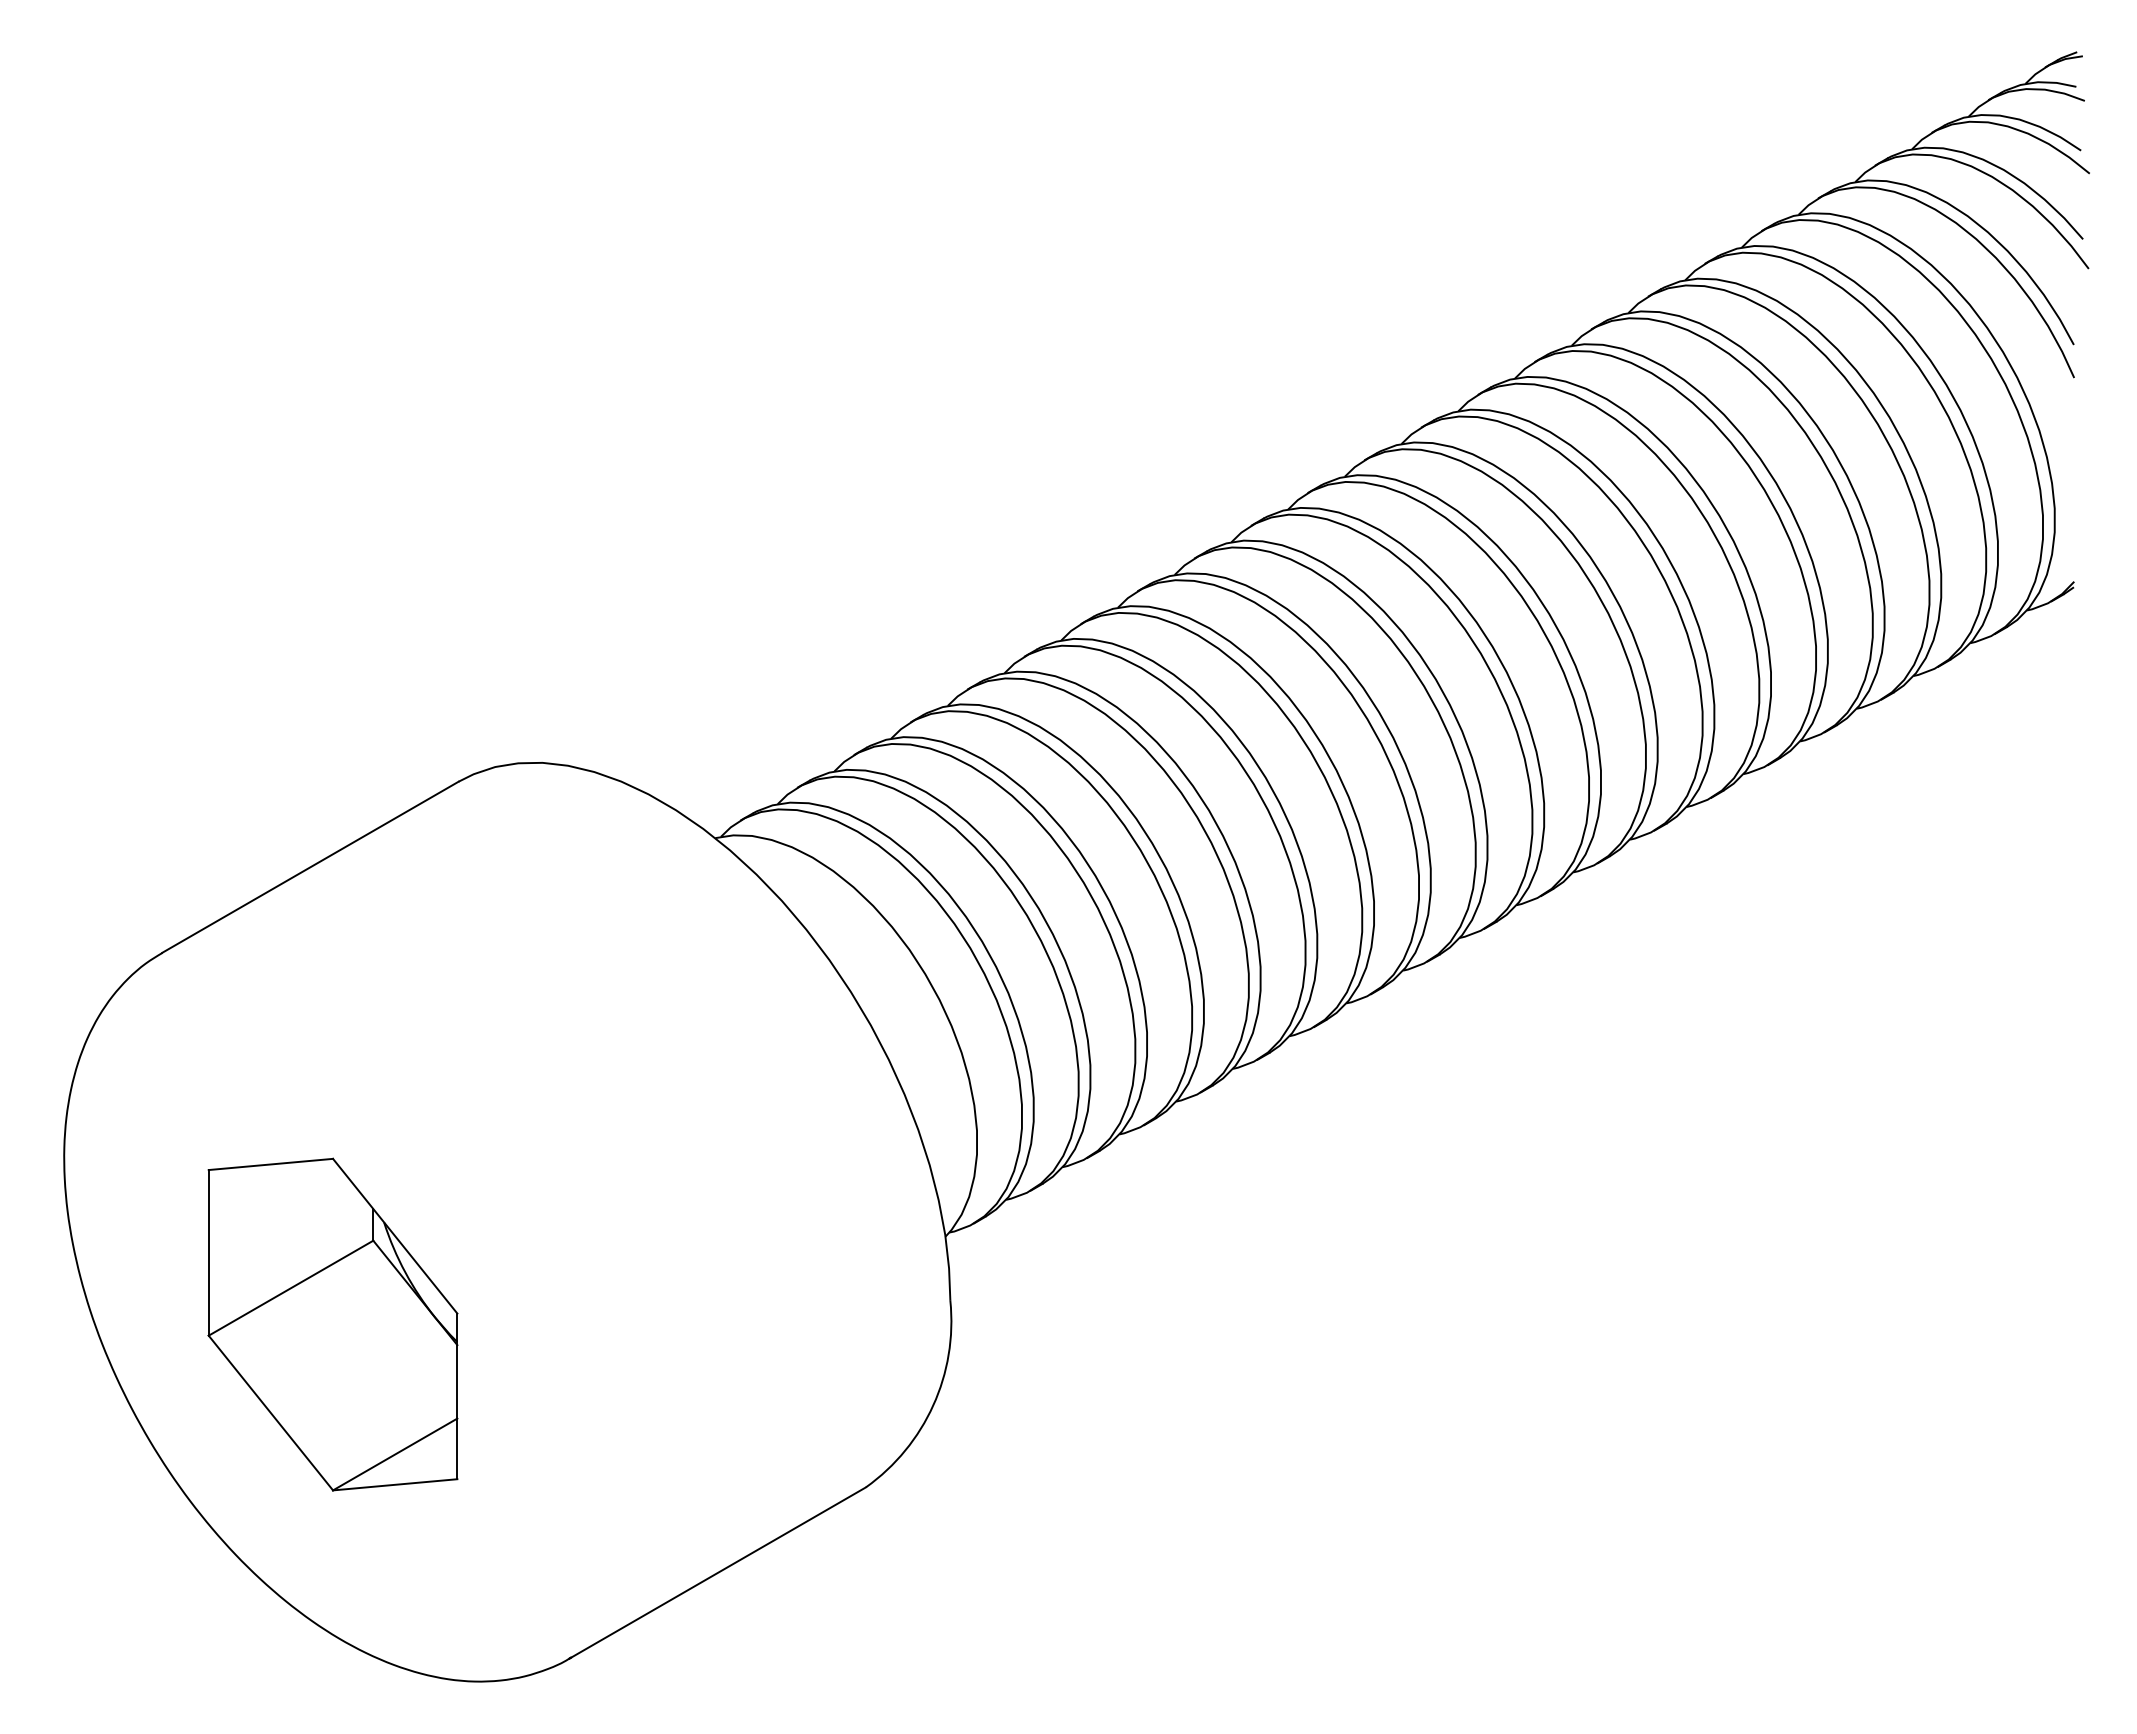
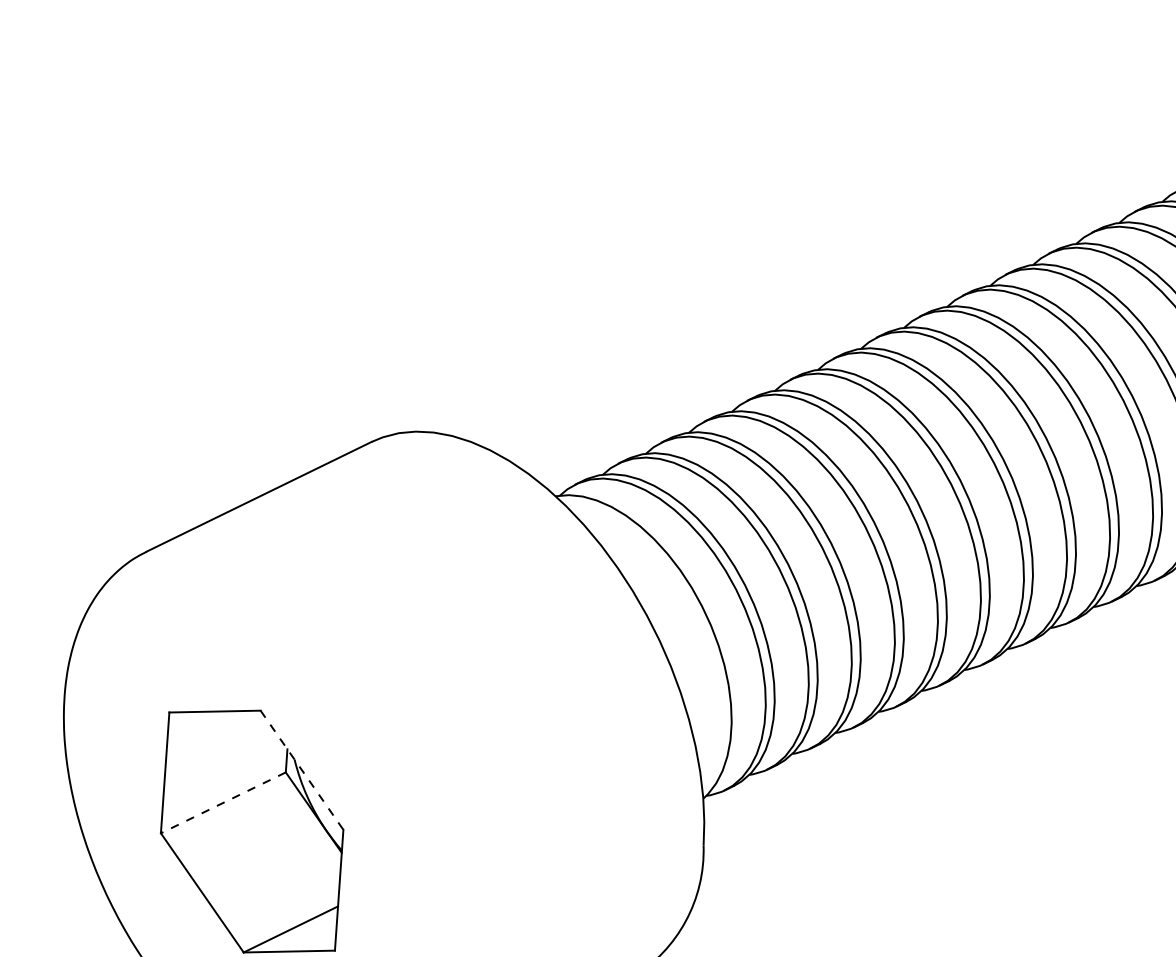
line: (395, 1236) -> (302, 770), solid -> dashed
line: (290, 1288) -> (222, 803), solid -> dashed

